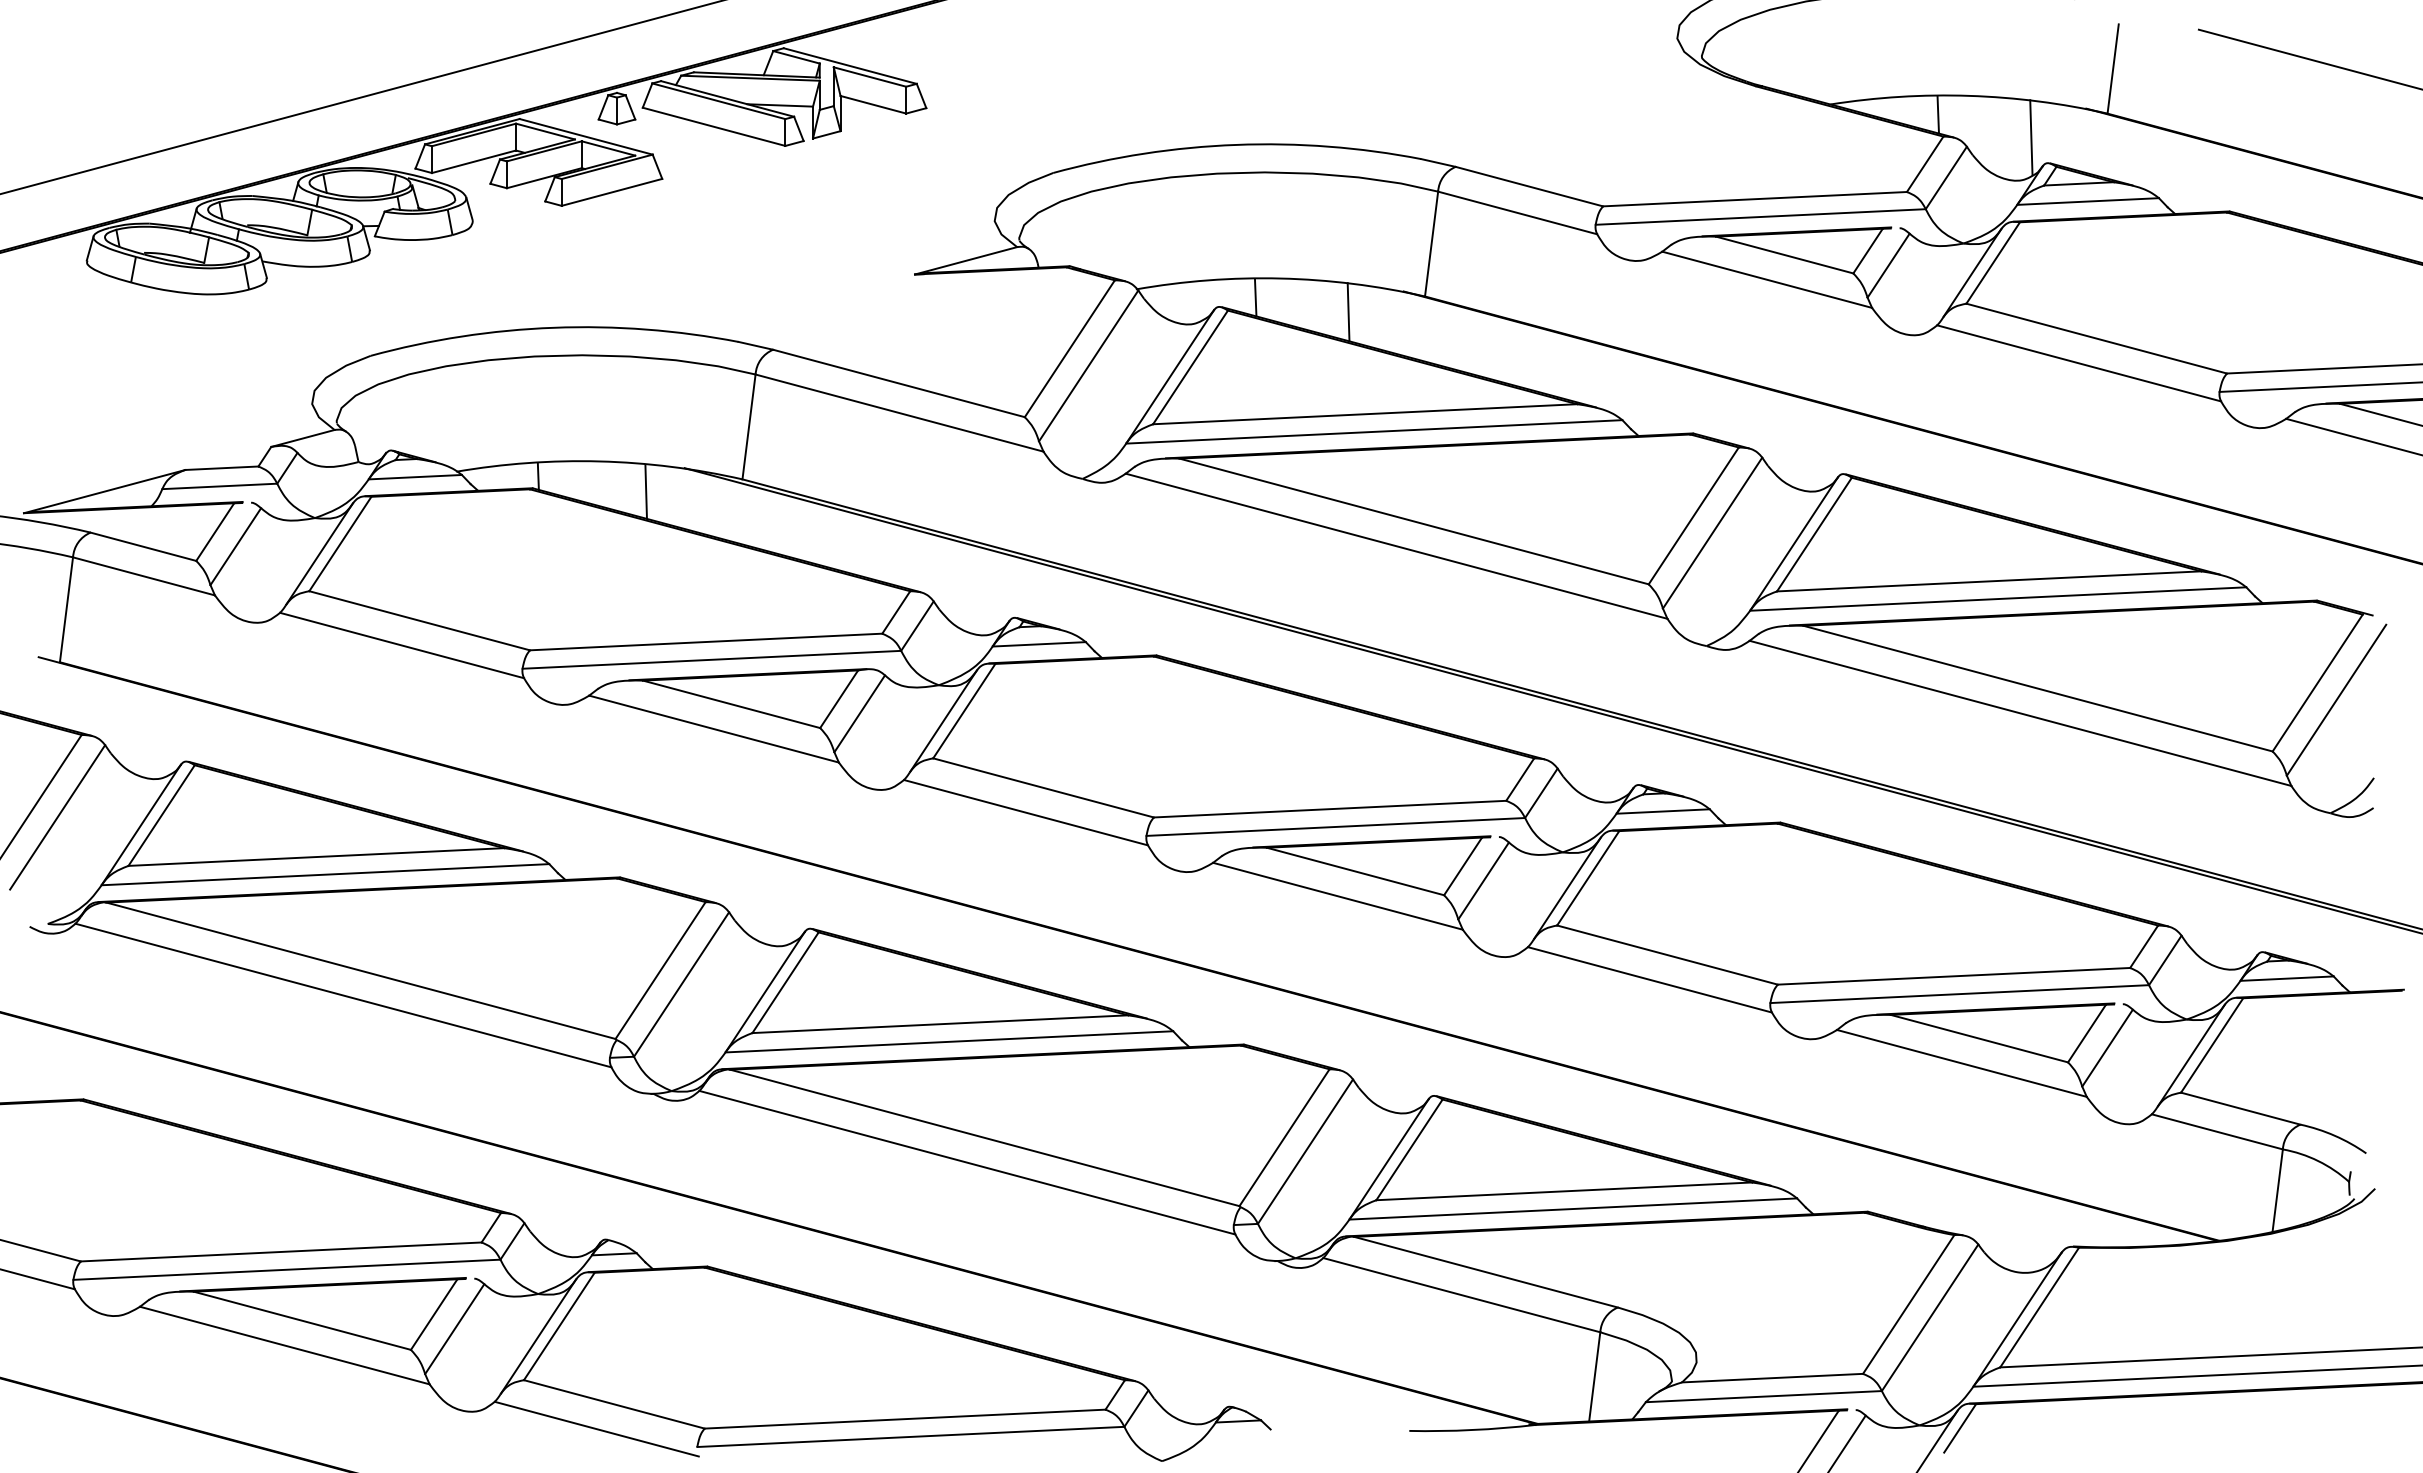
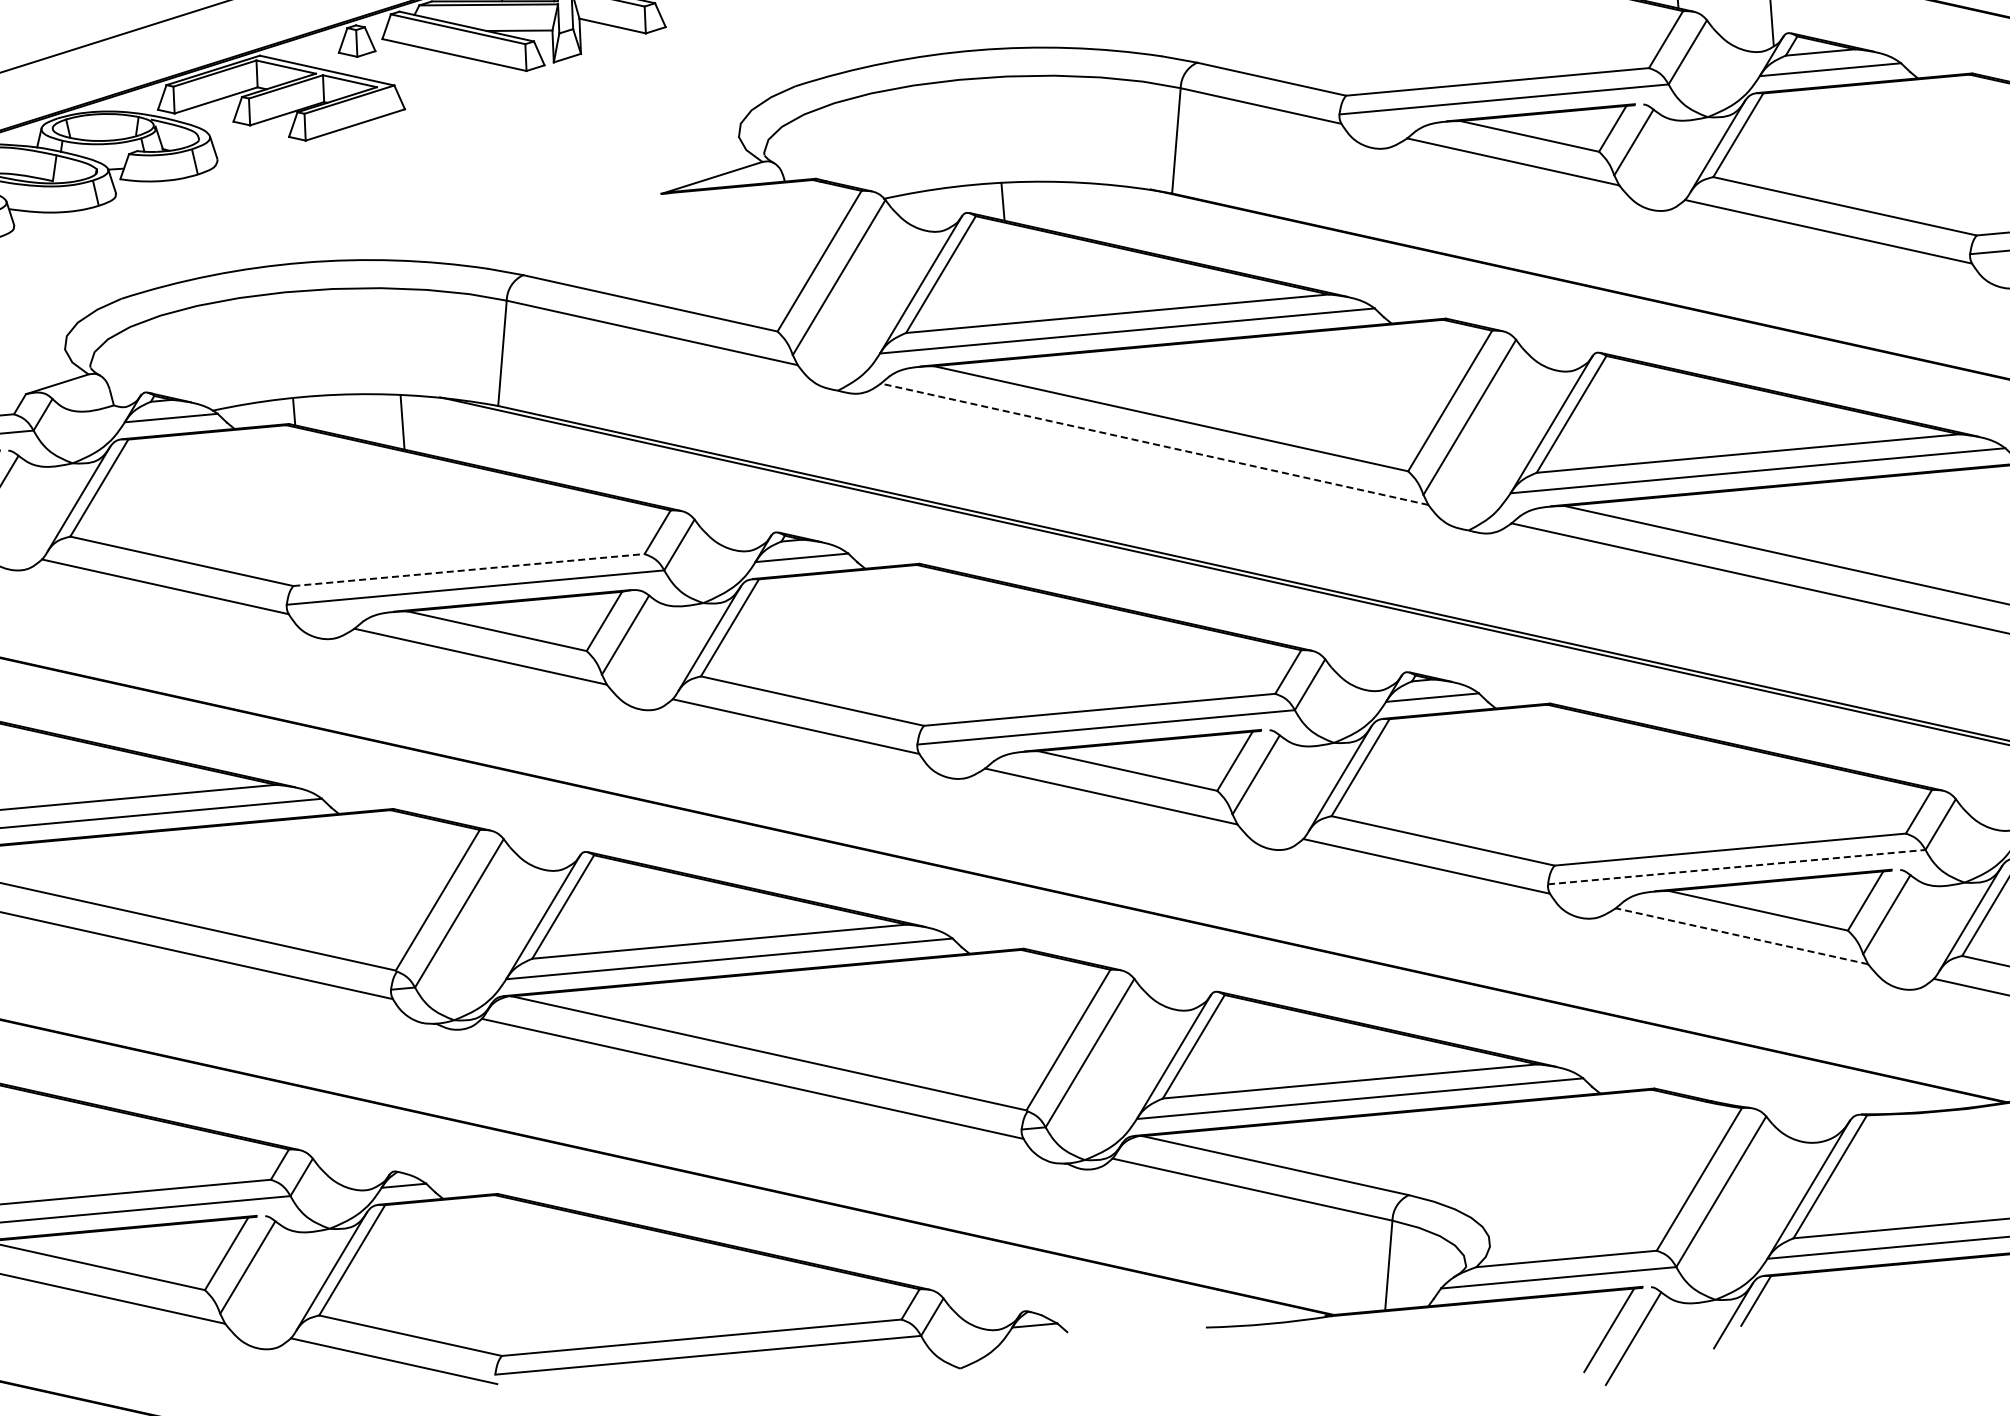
line: (1348, 312) -> (1096, 212), removed
line: (1396, 546) -> (1154, 444), solid -> dashed
line: (706, 641) -> (469, 569), solid -> dashed
line: (1959, 994) -> (1736, 867), solid -> dashed
line: (1961, 1063) -> (1741, 936), solid -> dashed

